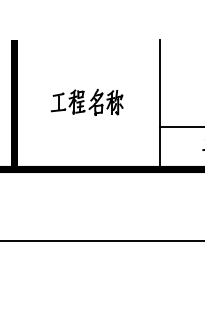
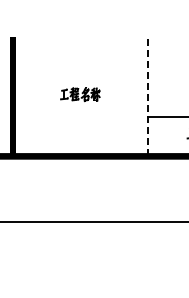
part: (86, 102) -> (79, 94), size x0.6
line: (159, 104) -> (147, 96), solid -> dashed

